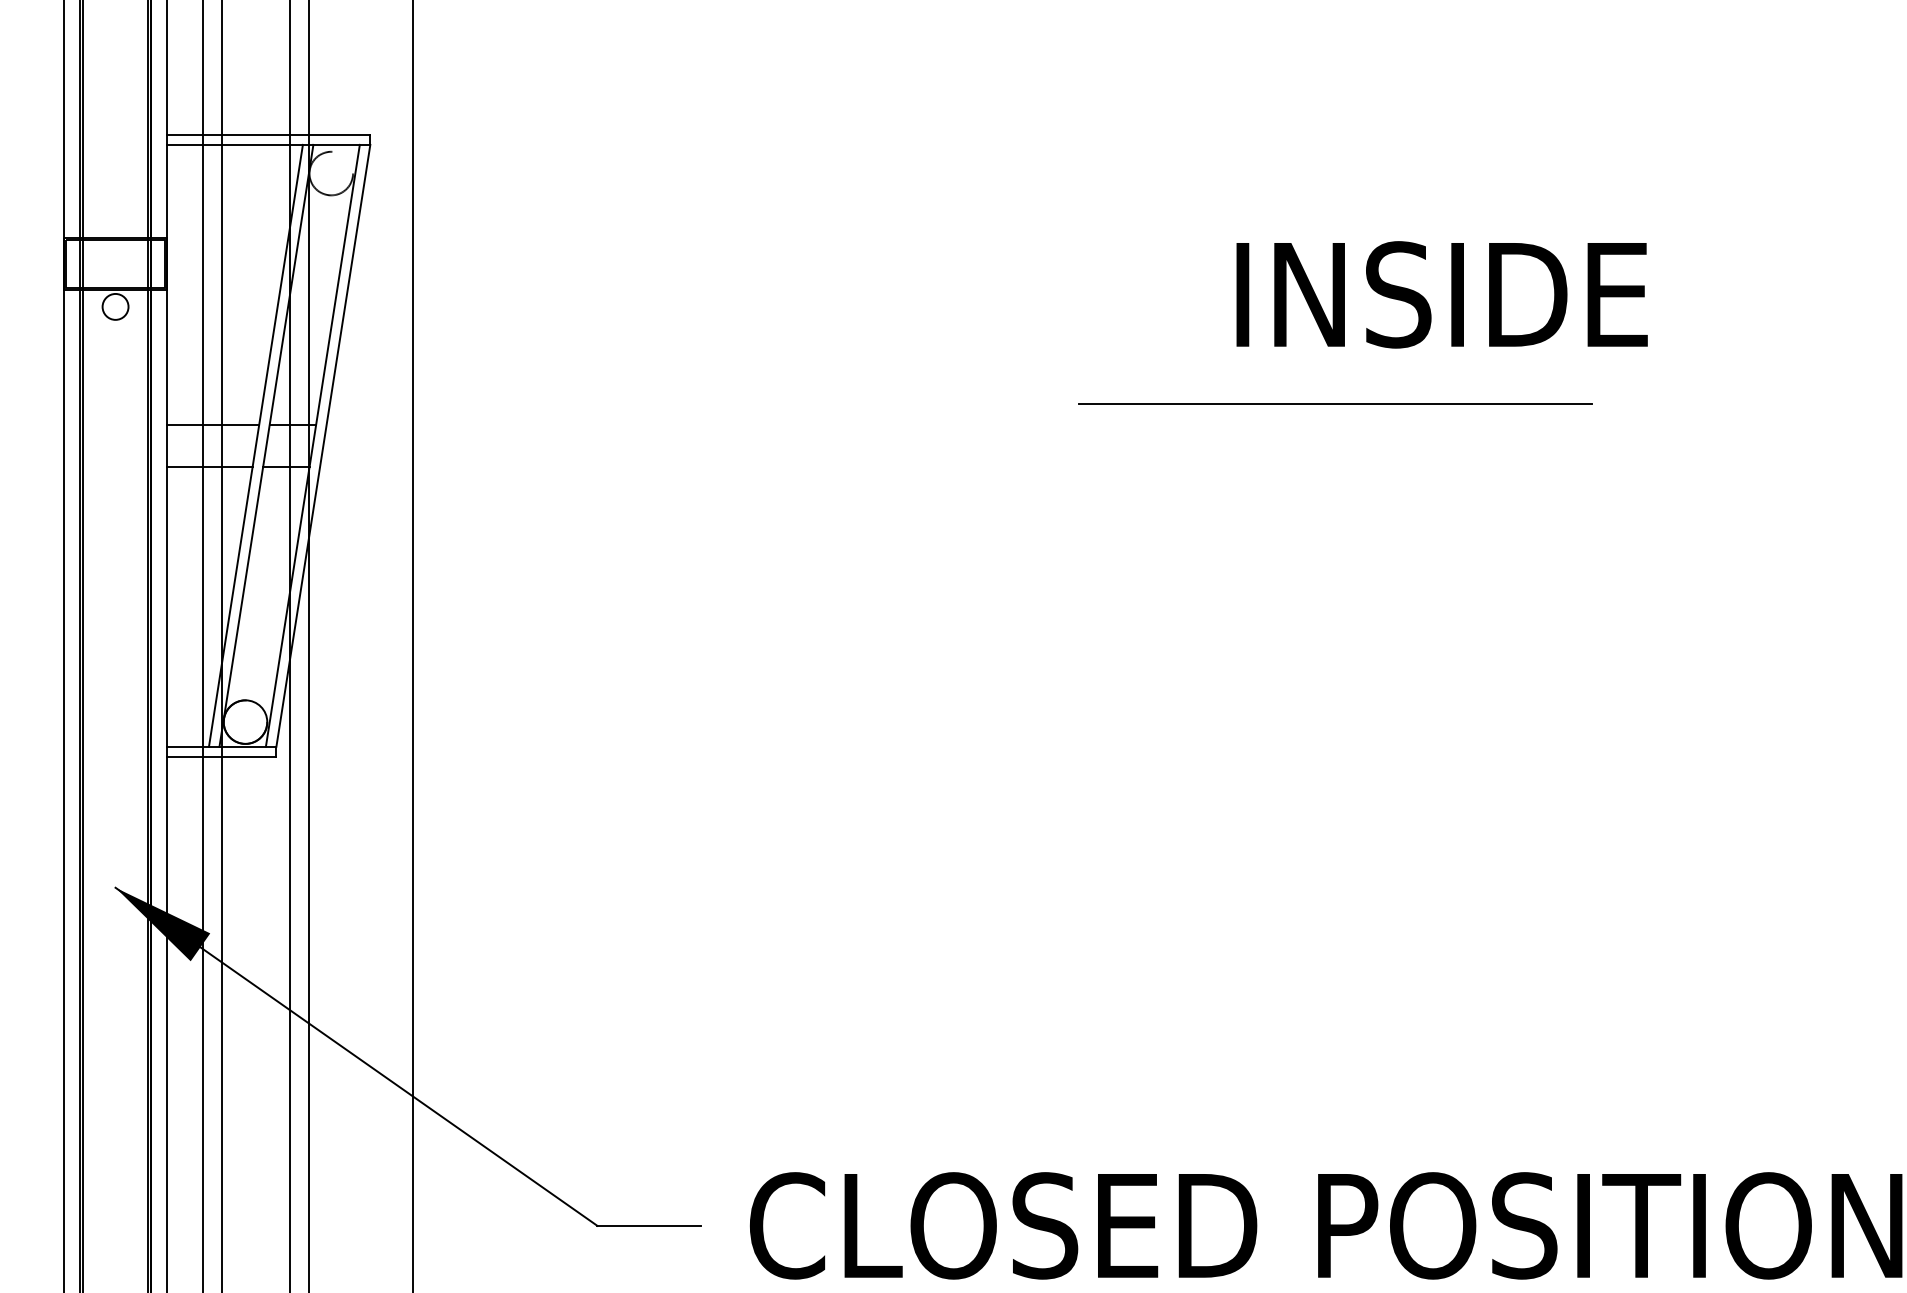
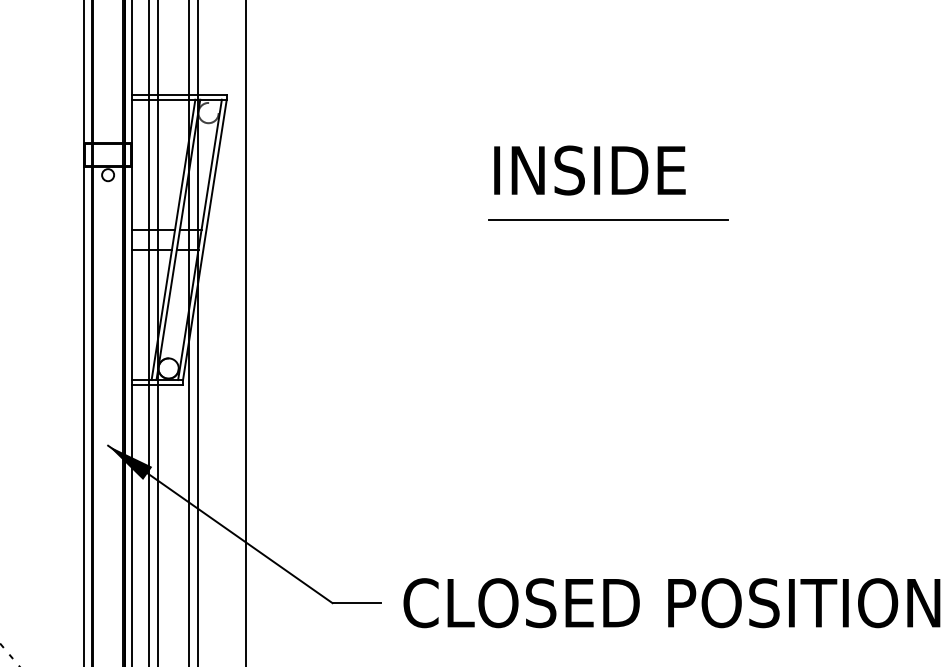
text: (1441, 294) -> (589, 170), moved
line: (1335, 402) -> (608, 219), moved

